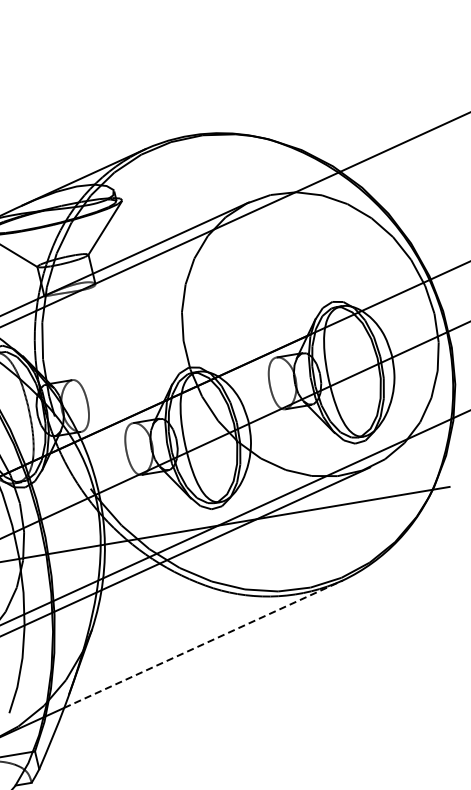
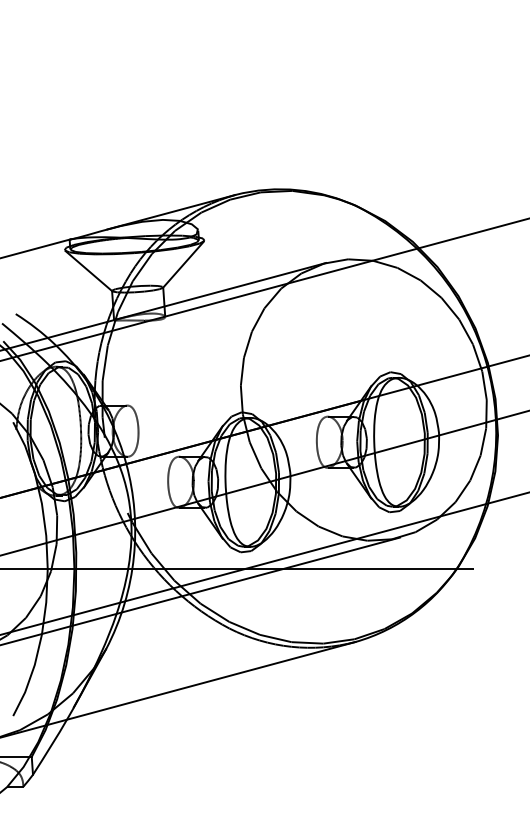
line: (203, 643) -> (211, 680), dashed -> solid

